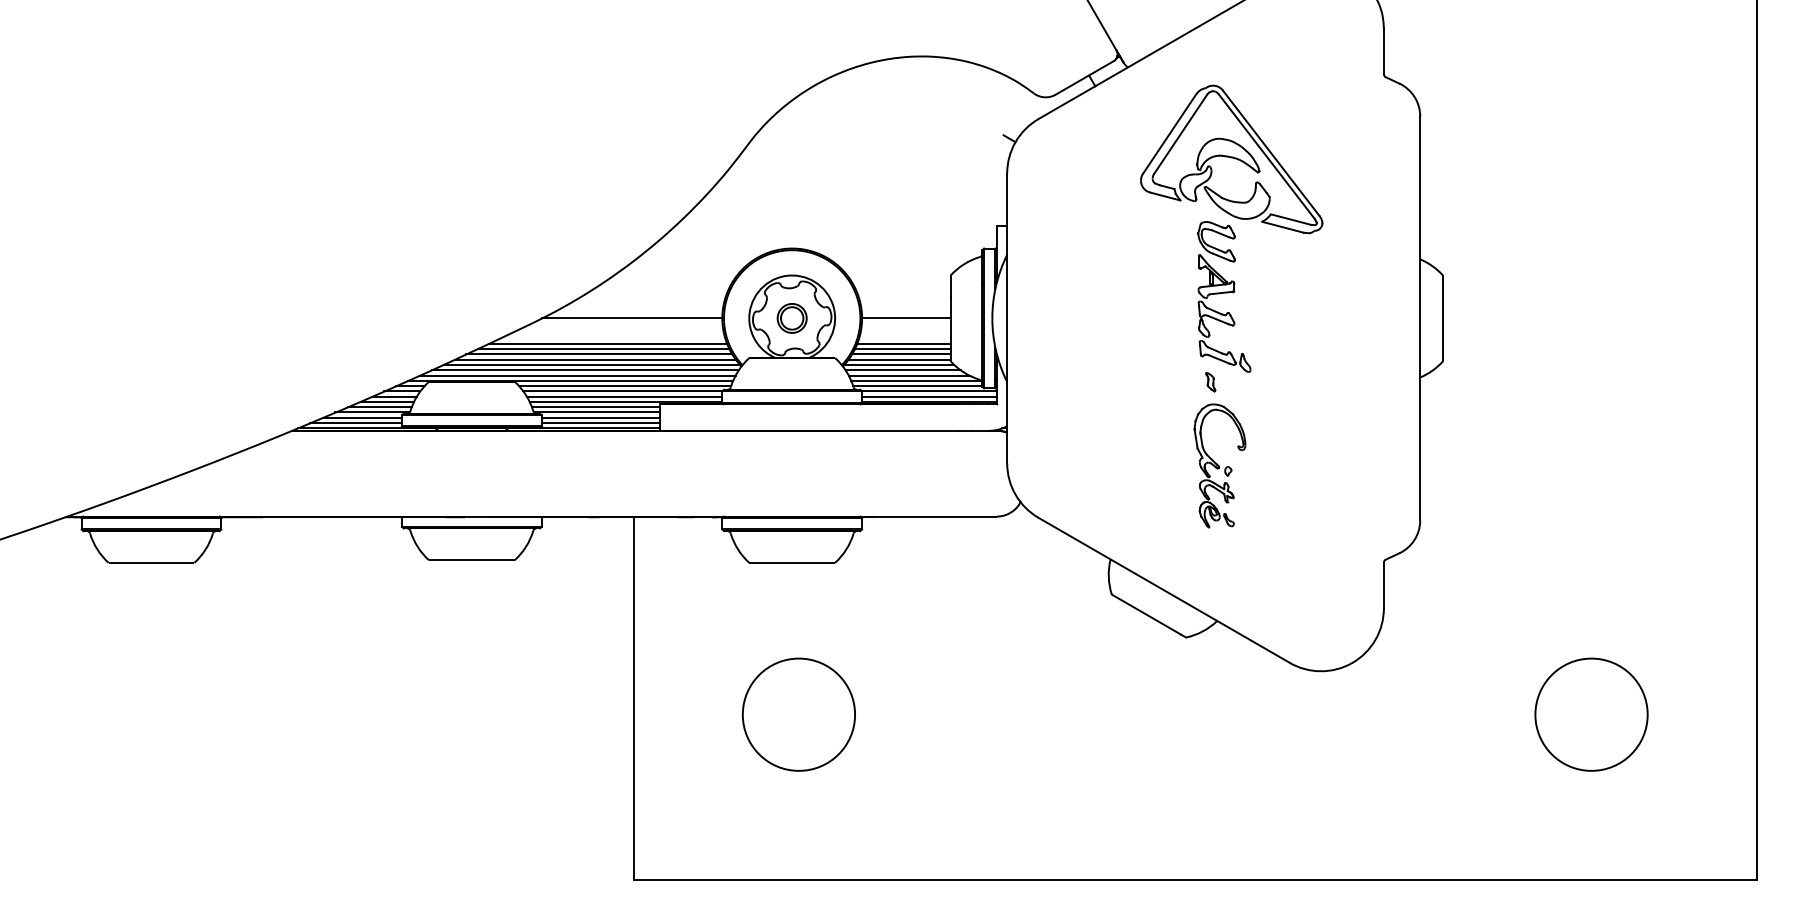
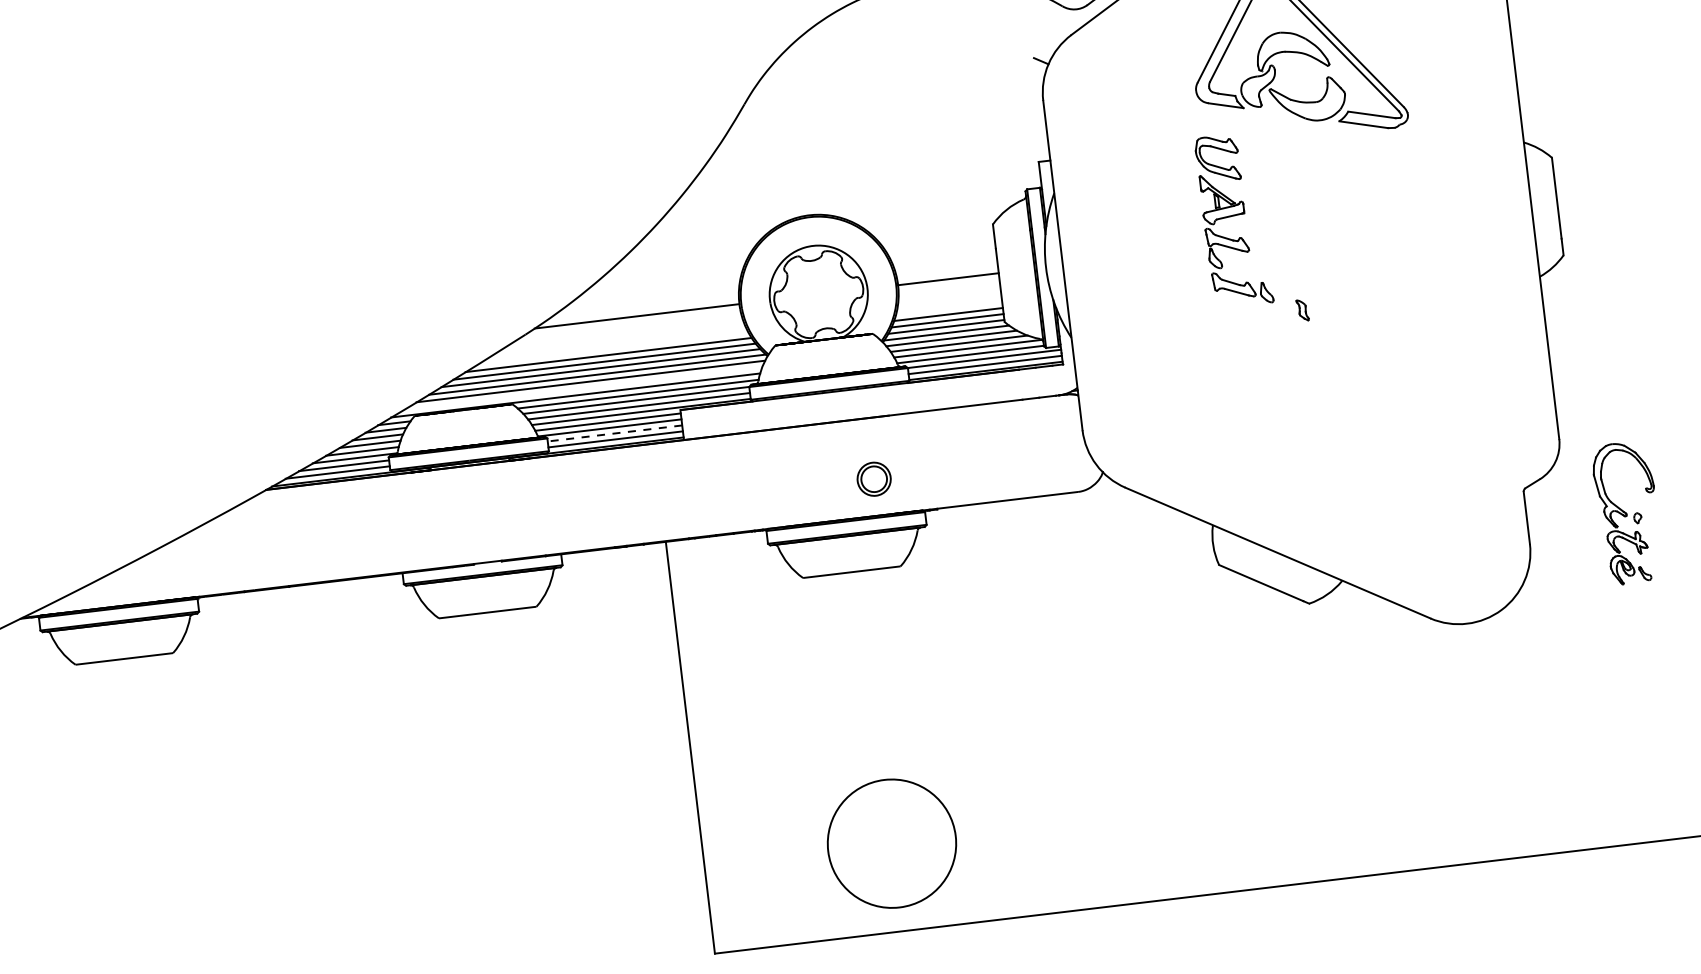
part: (1224, 296) -> (1234, 219), moved
part: (791, 318) -> (873, 479), moved
line: (607, 343) -> (612, 348), removed
line: (903, 343) -> (948, 308), removed
line: (577, 375) -> (582, 388), removed
line: (600, 417) -> (614, 433), solid -> dashed
part: (1219, 465) -> (1627, 512), moved
circle: (798, 714) -> (891, 843), moved

